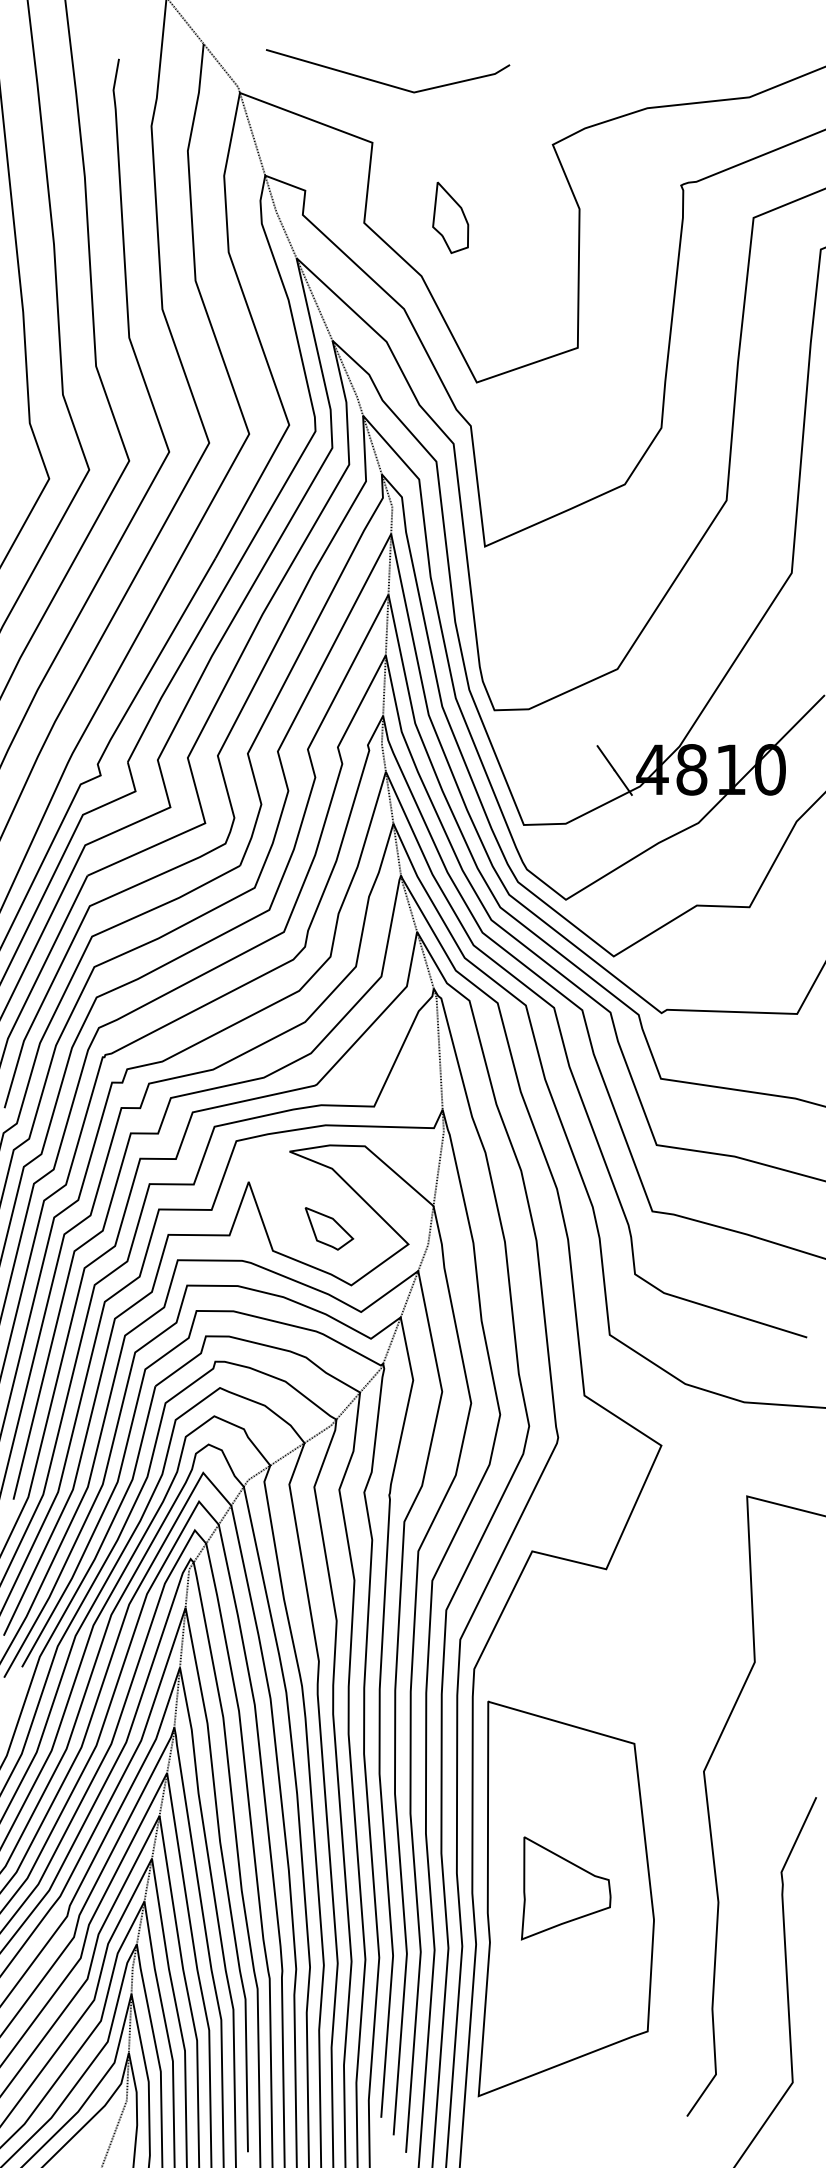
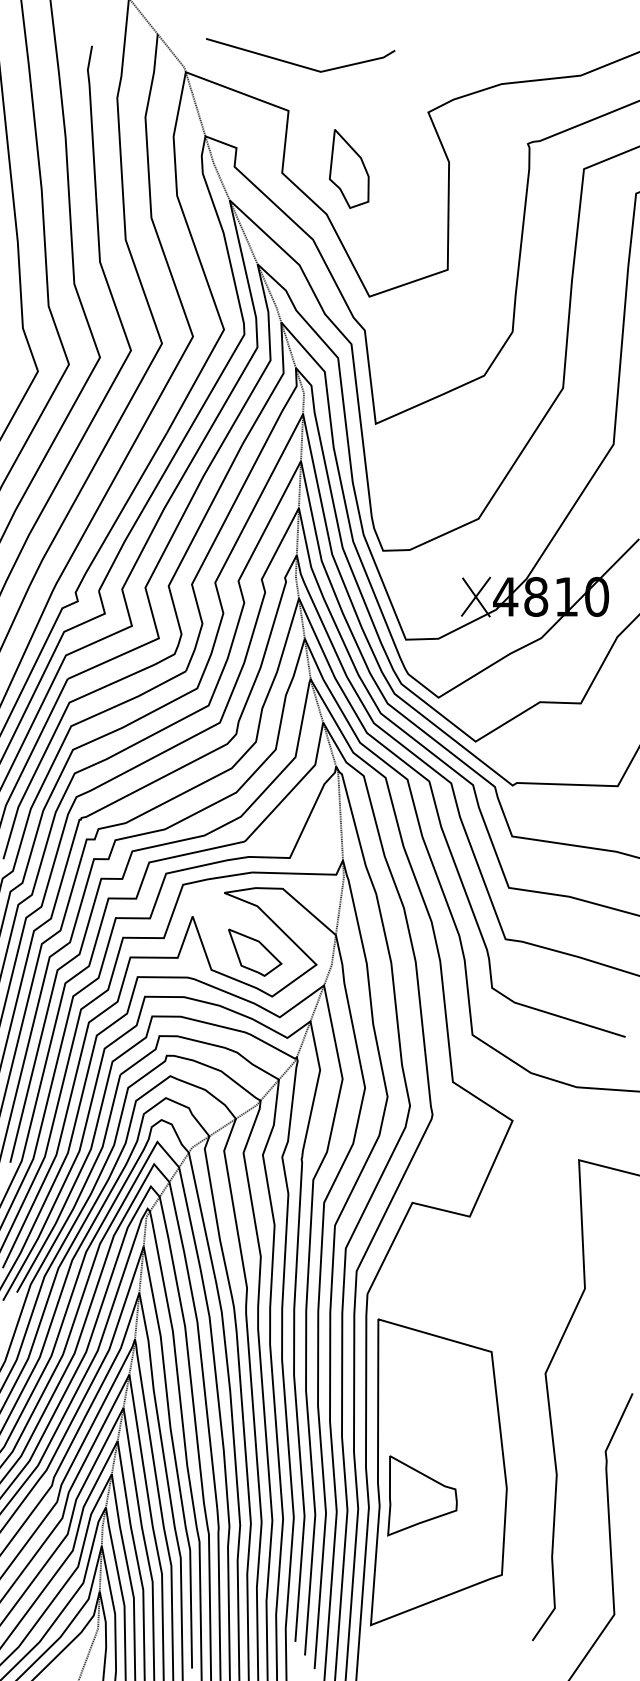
part: (450, 217) -> (349, 168), size x1.43
line: (614, 769) -> (476, 596), added
part: (329, 1228) -> (255, 952), size x1.43
part: (566, 1888) -> (422, 1495), moved

